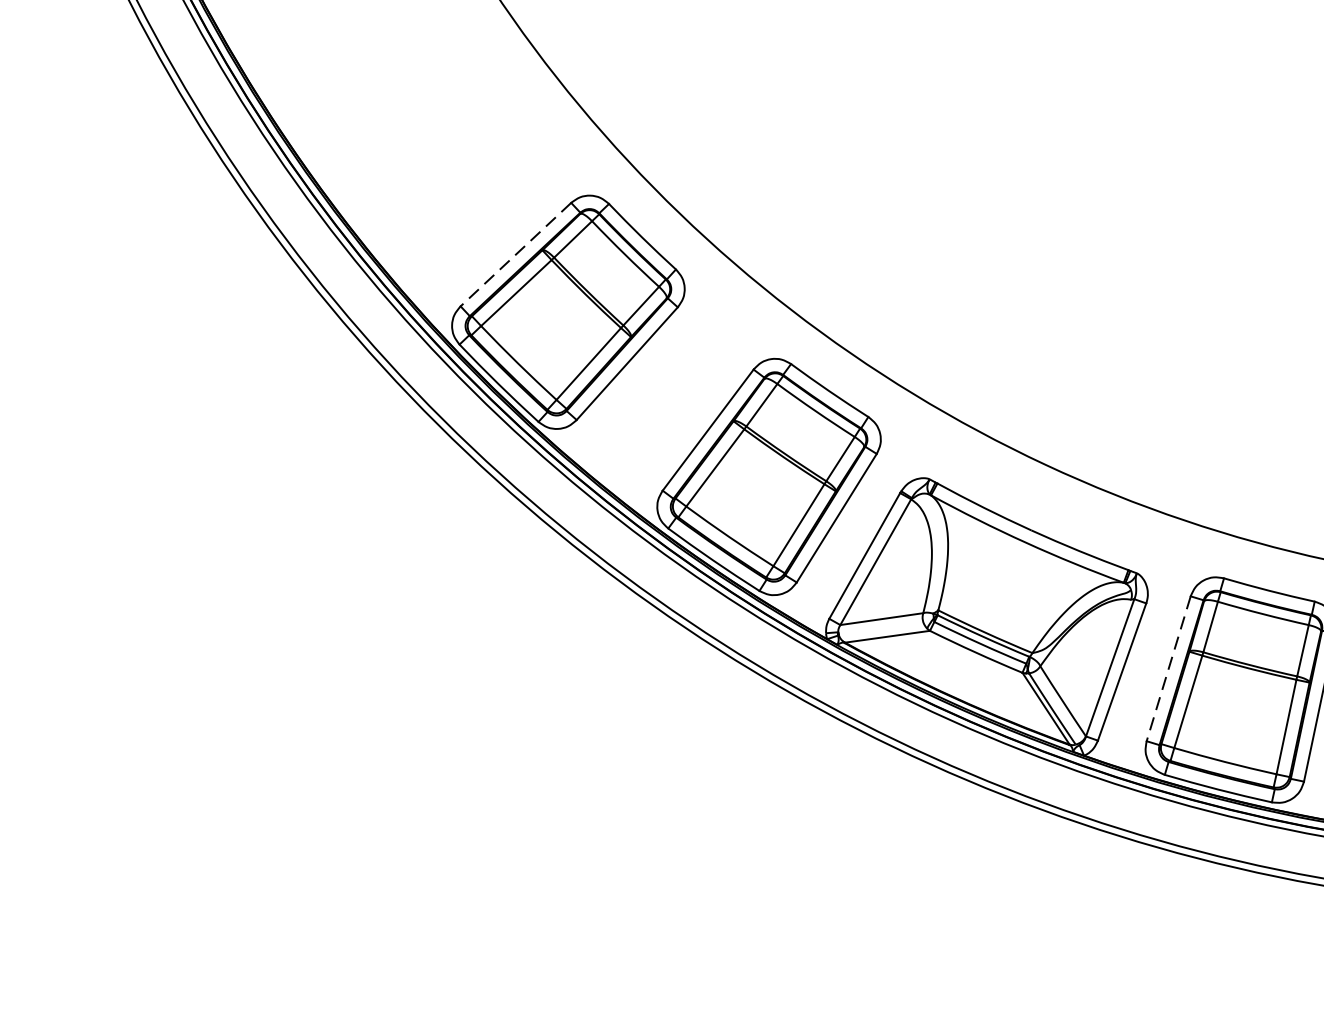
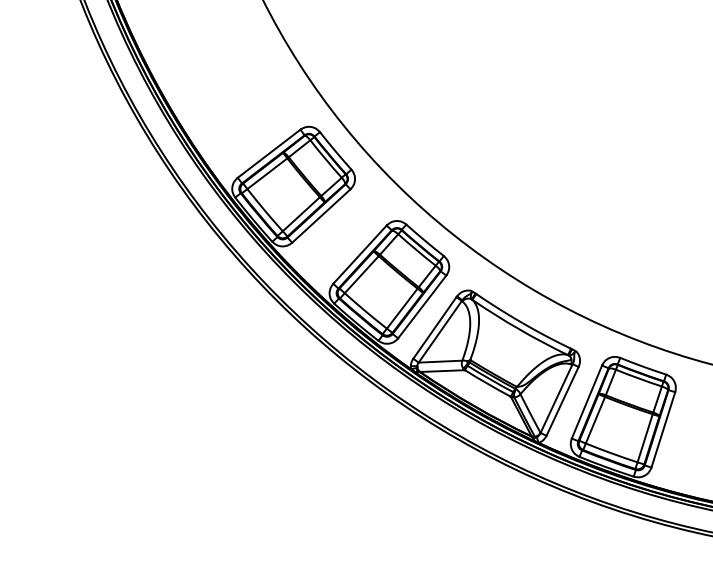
line: (516, 254) -> (269, 153), dashed -> solid
line: (1167, 669) -> (586, 402), dashed -> solid

